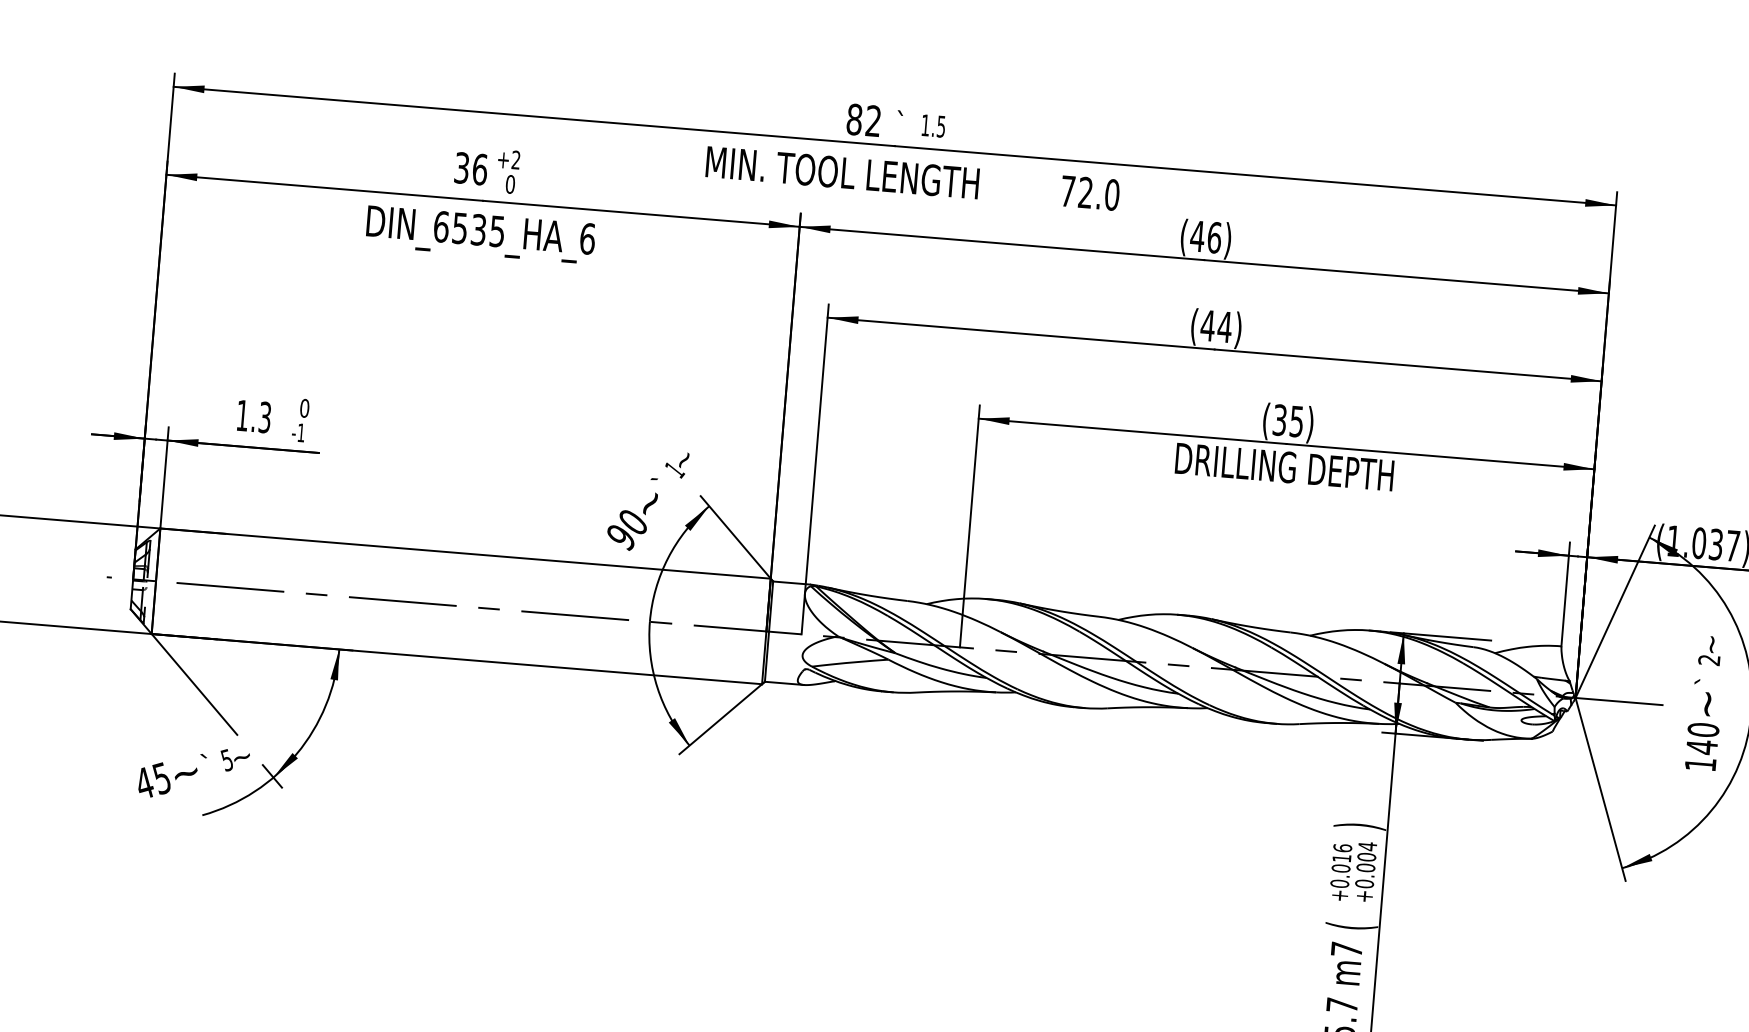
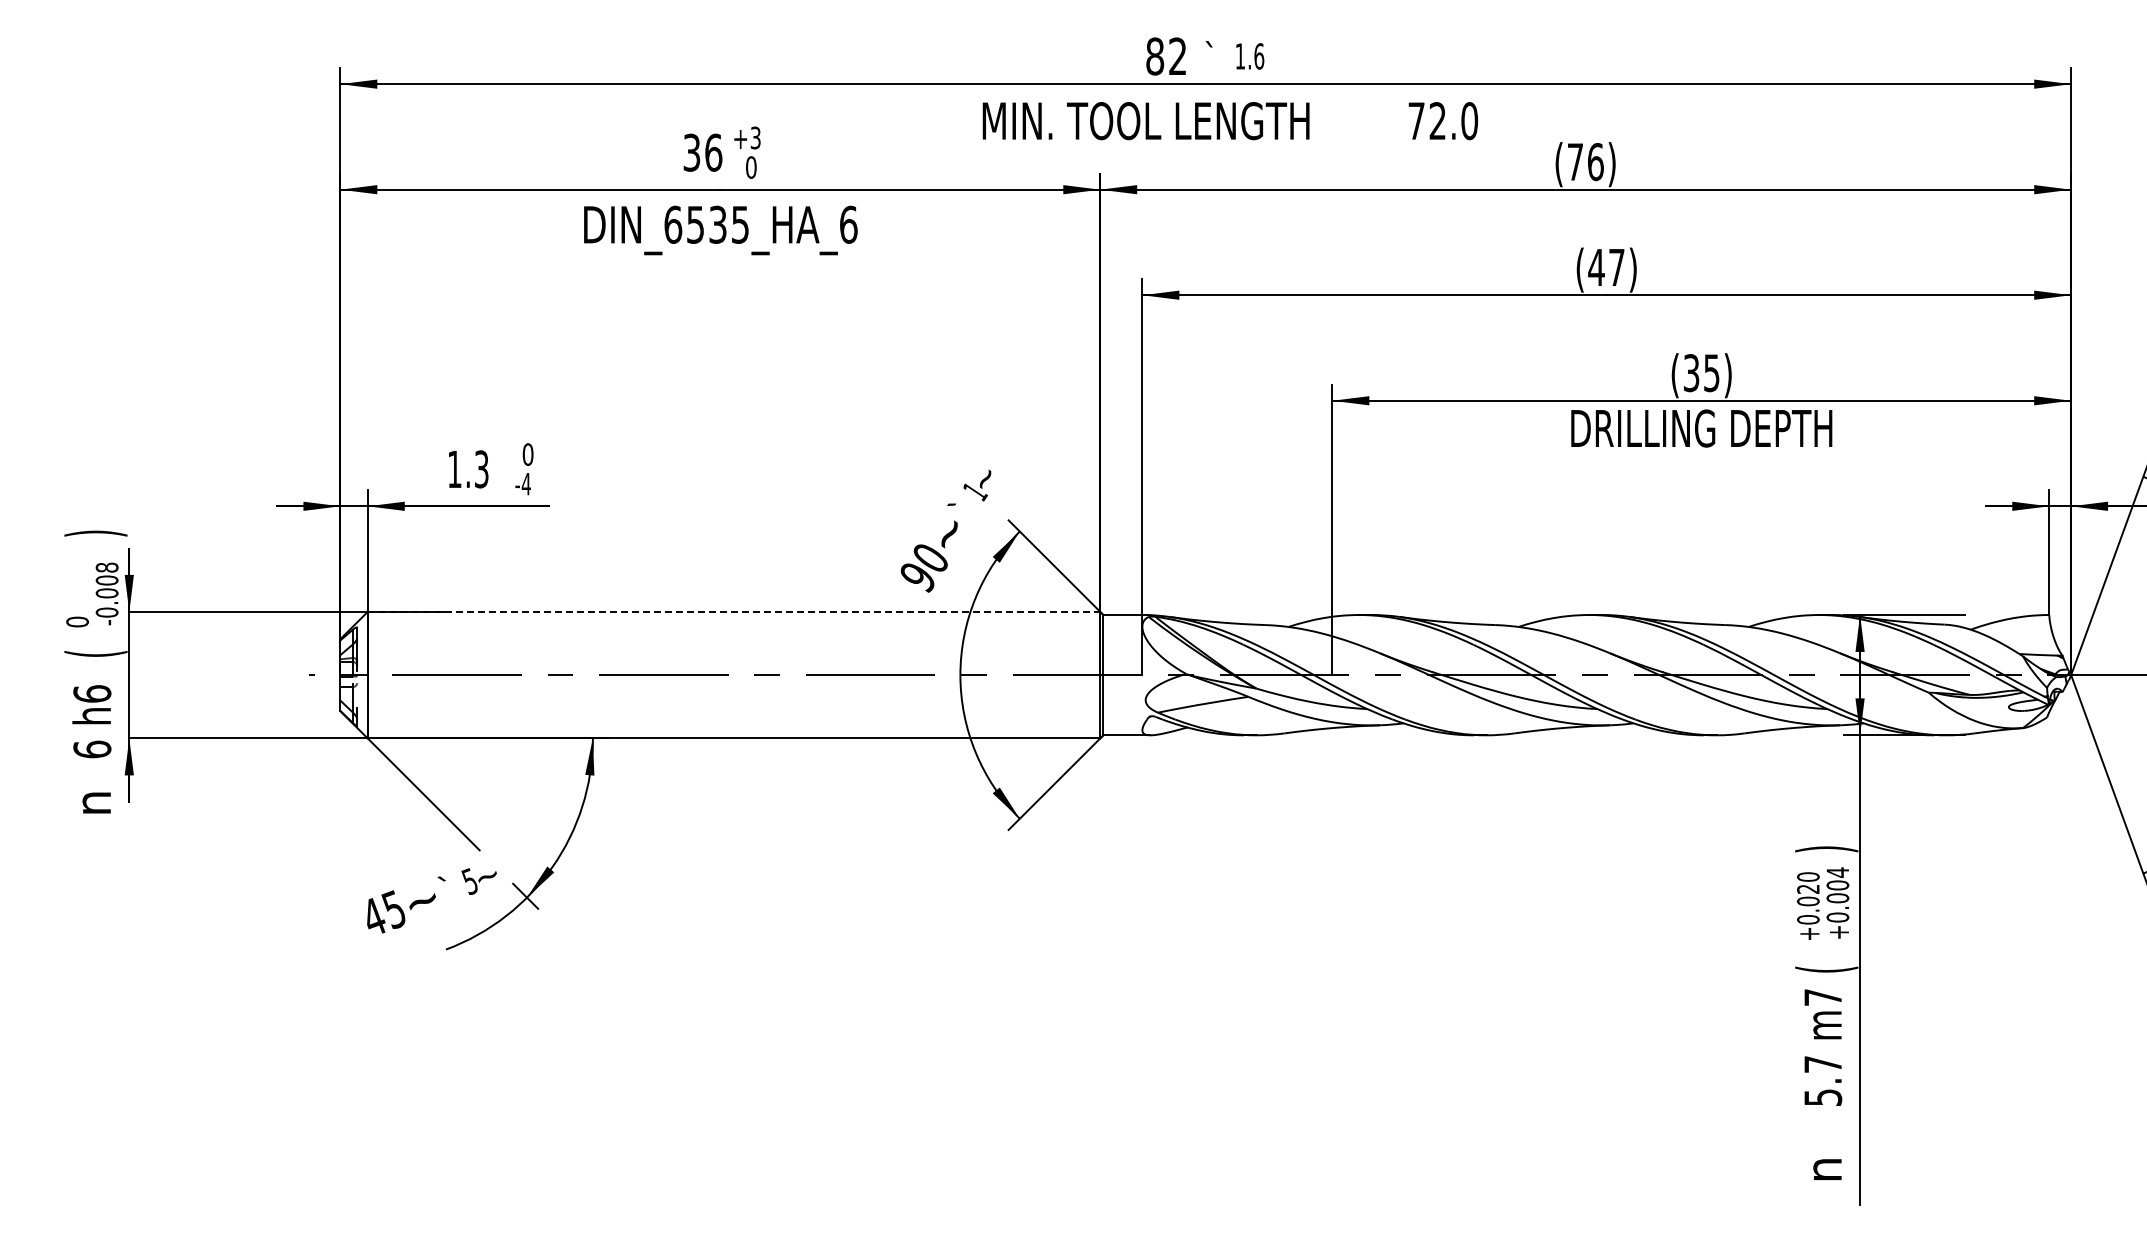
text: (941, 126) -> (1259, 56), 1.5 -> 1.6
text: (515, 160) -> (755, 138), +2 -> +3
text: (1197, 235) -> (1575, 161), (46) -> (76)
text: (1224, 327) -> (1616, 267), (44) -> (47)
text: (300, 433) -> (525, 484), -1 -> -4
line: (466, 553) -> (734, 611), solid -> dashed
text: (1342, 852) -> (1808, 882), +0.016 -> +0.020

